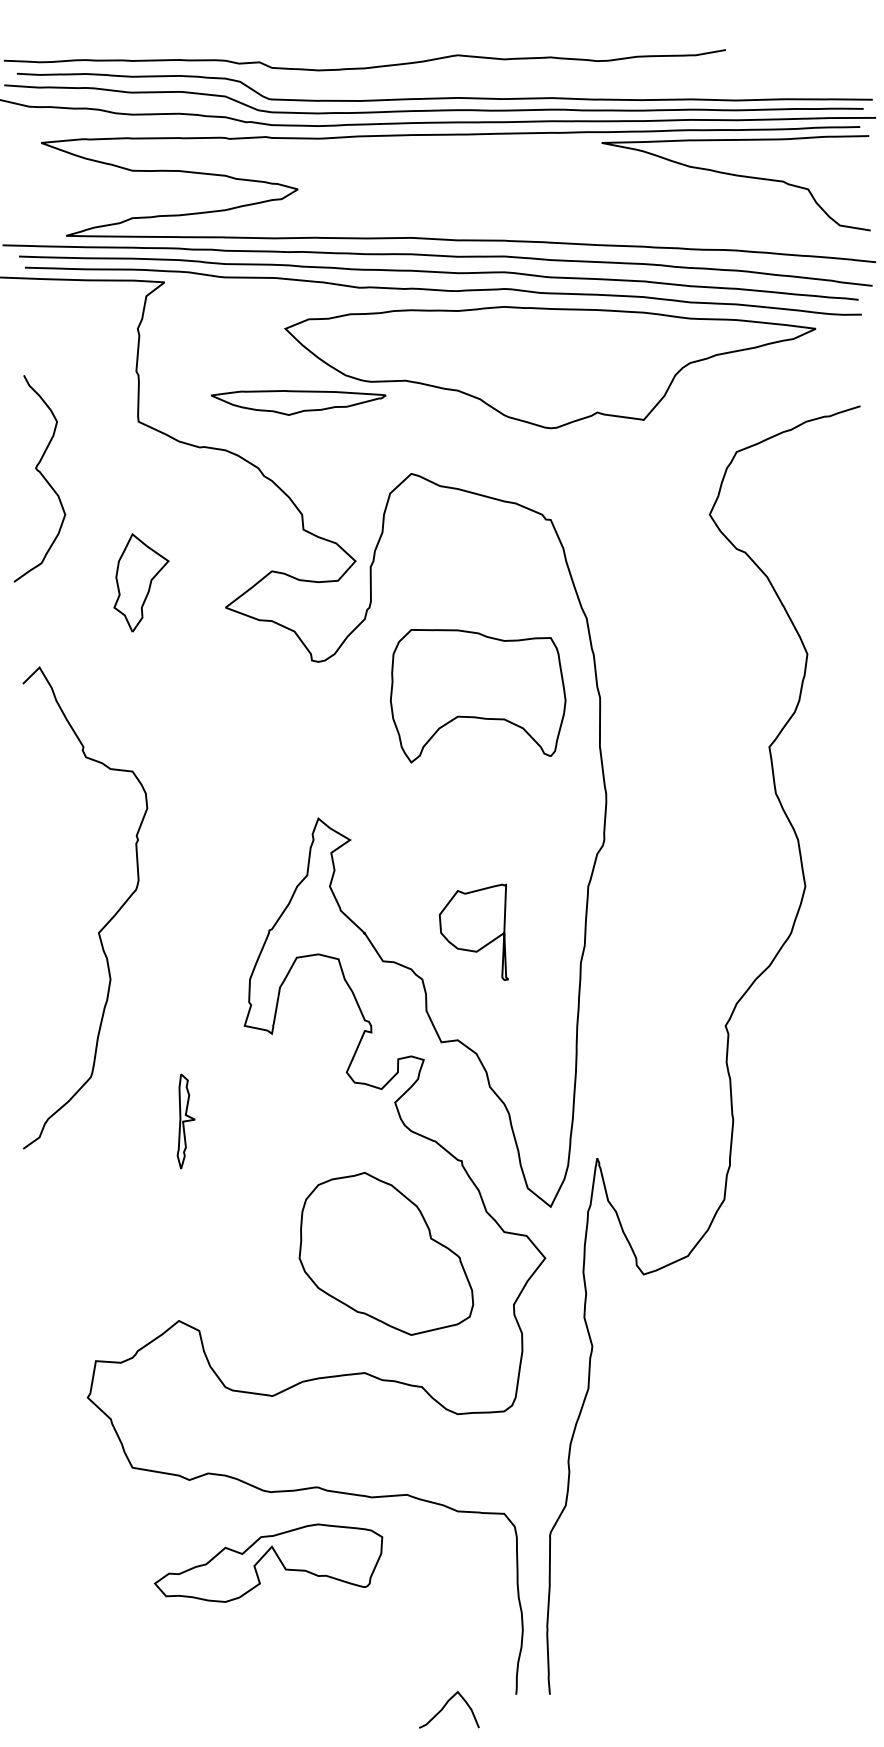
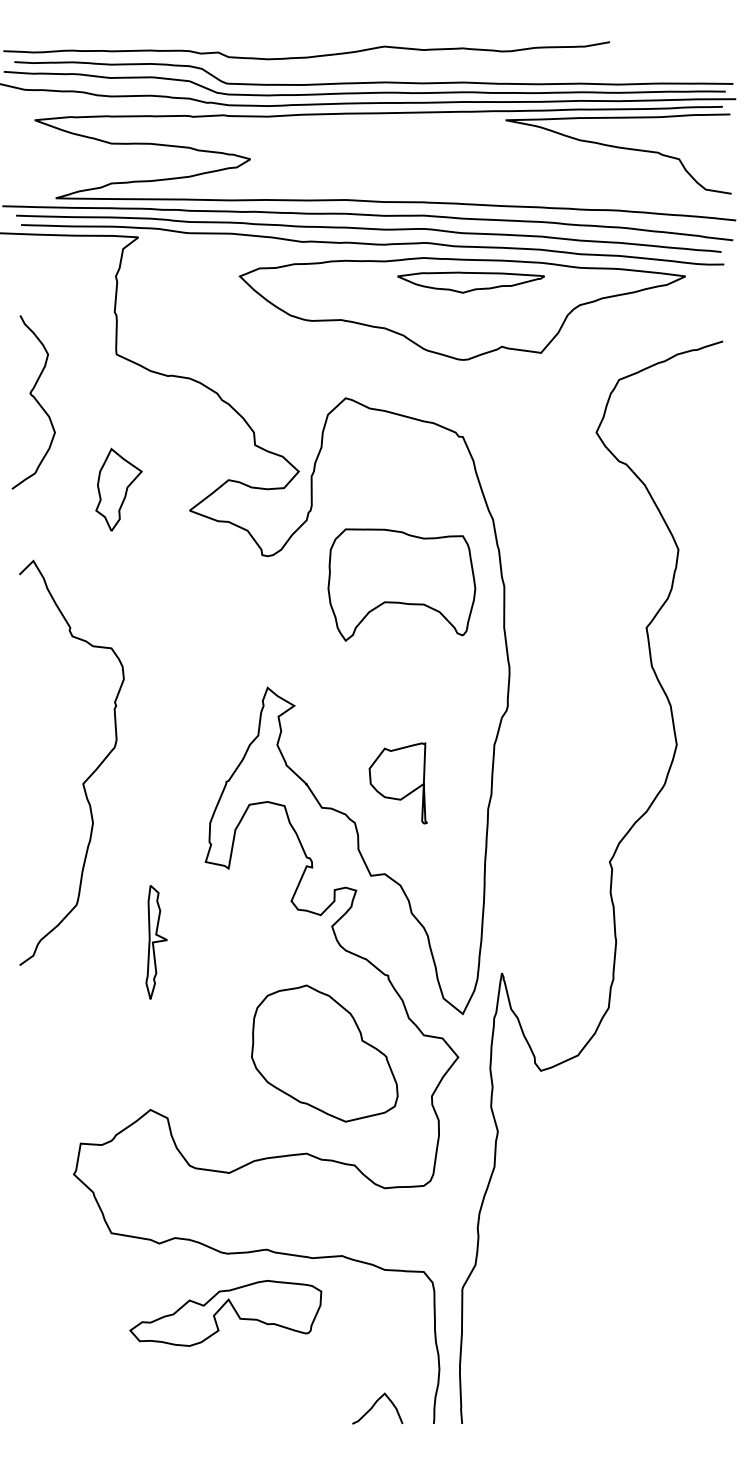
part: (297, 402) -> (470, 282), moved
part: (186, 1121) -> (156, 942), size x1.43
curve: (445, 1707) -> (374, 1406), moved

